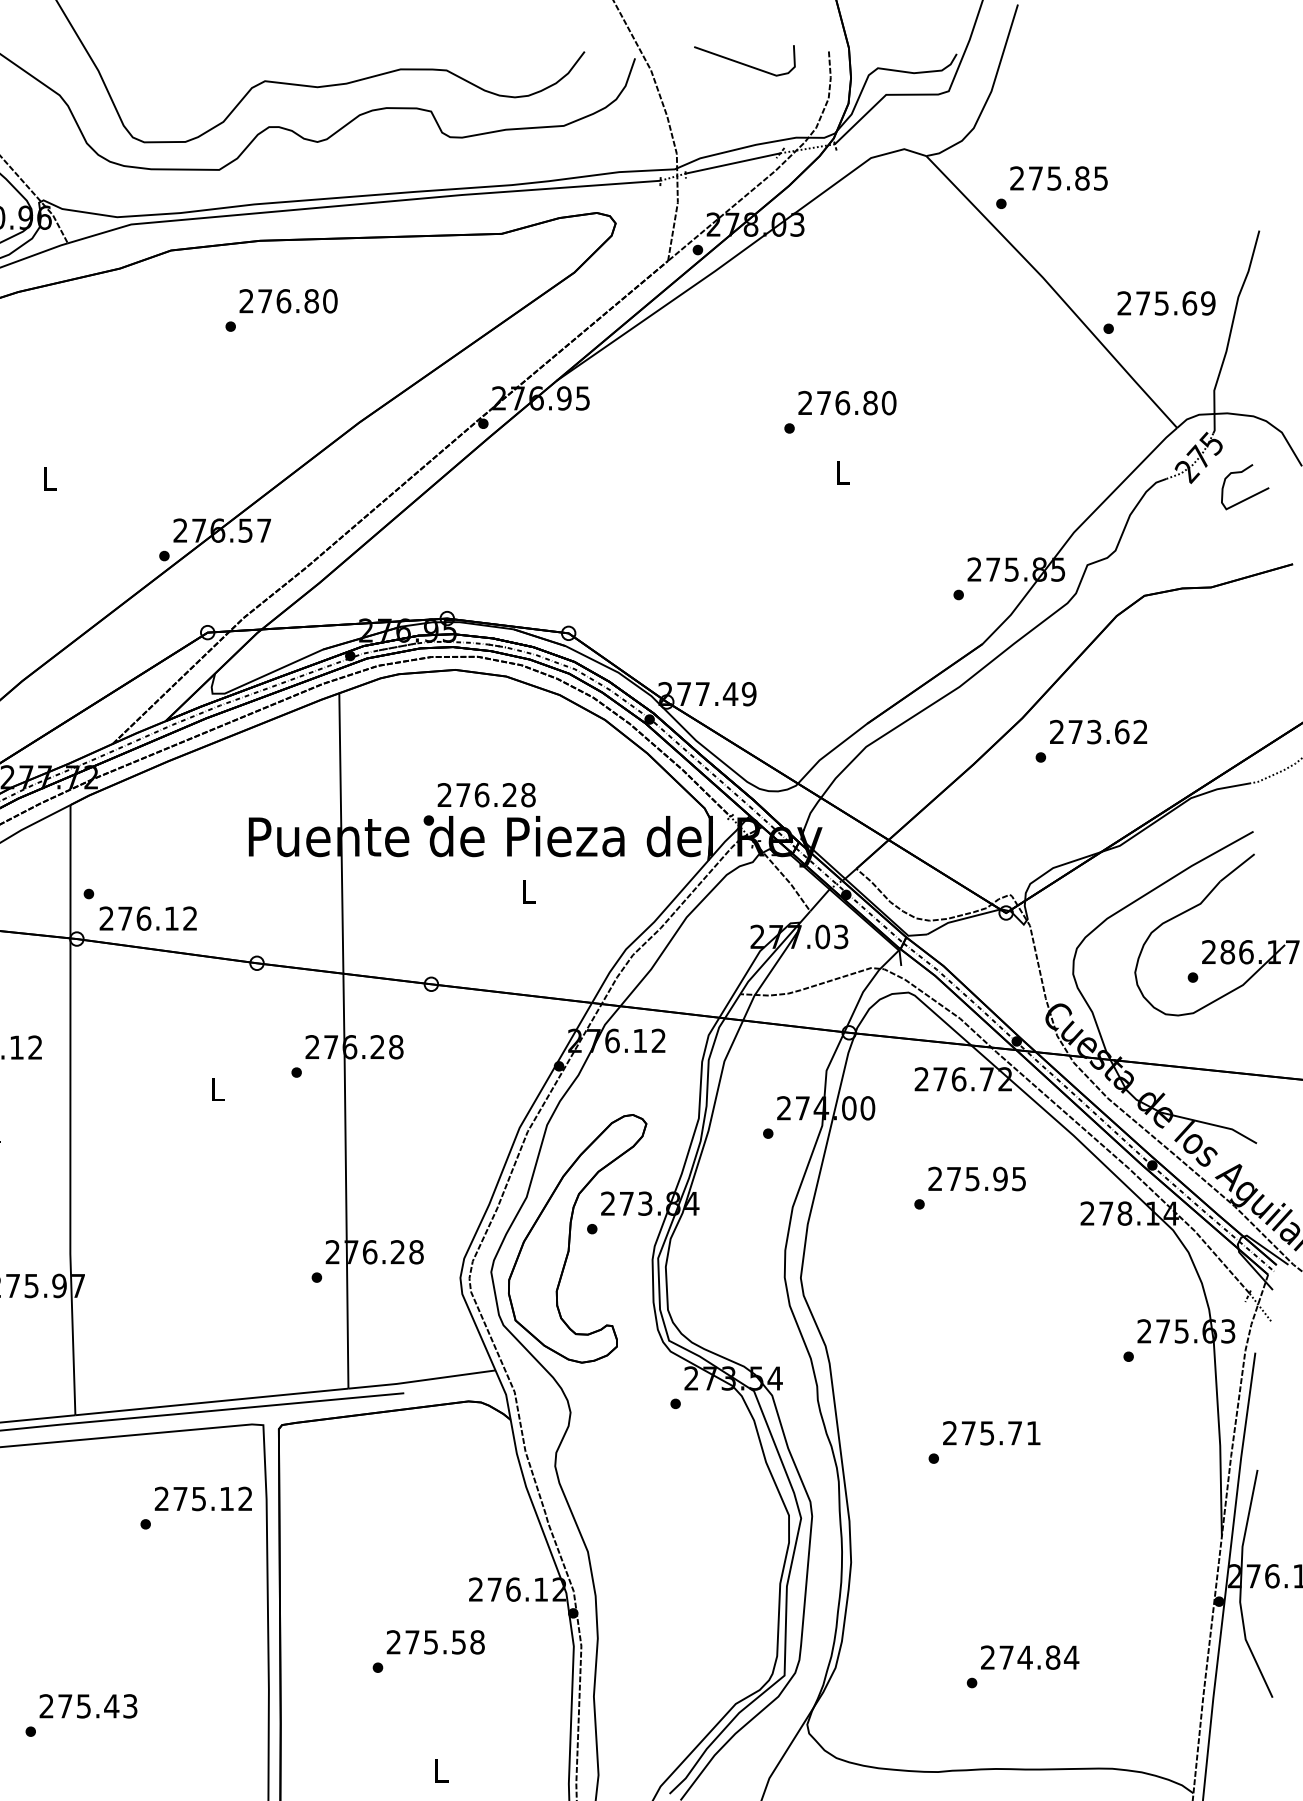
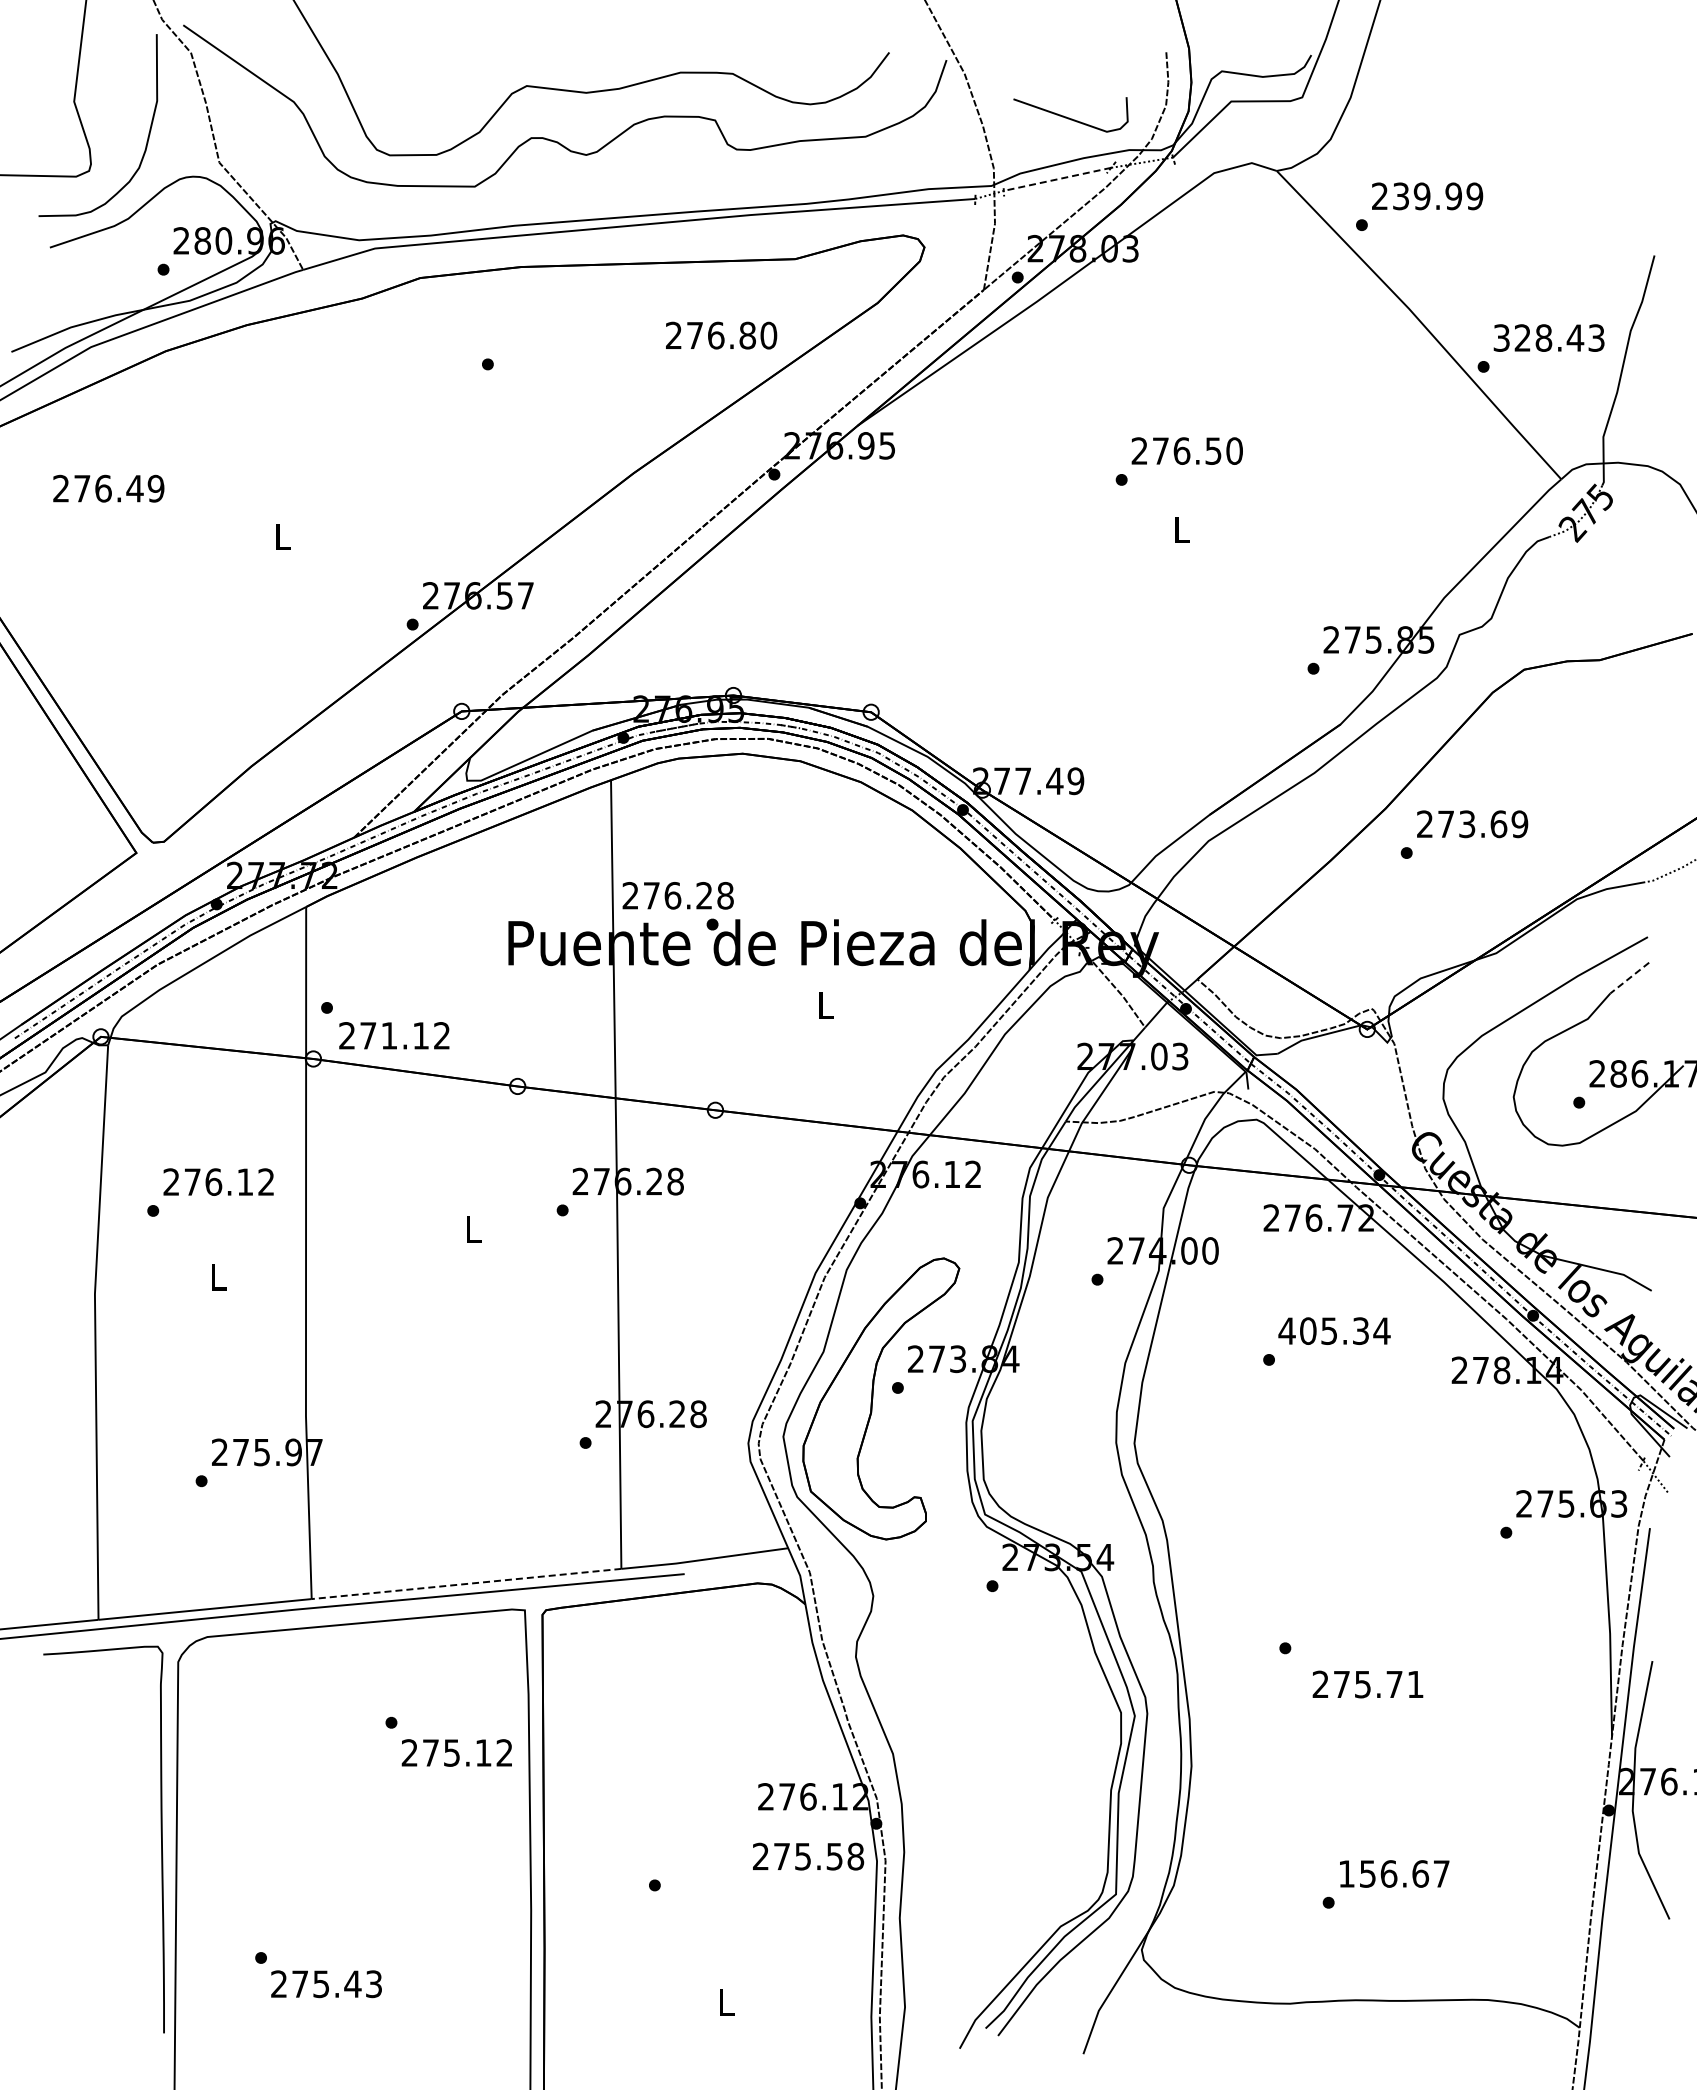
line: (743, 63) -> (1069, 117), moved
line: (732, 163) -> (1057, 179), solid -> dashed
text: (1068, 178) -> (1438, 196), 275.85 -> 239.99
text: (288, 301) -> (721, 335), moved
text: (1165, 302) -> (1548, 337), 275.69 -> 328.43
text: (870, 402) -> (1213, 450), 276.80 -> 276.50
curve: (1250, 496) -> (1644, 556), removed
text: (1140, 732) -> (1519, 824), 273.62 -> 273.69
text: (486, 794) -> (677, 895), moved
line: (1237, 868) -> (1629, 978), solid -> dashed
text: (143, 918) -> (389, 1035), 276.12 -> 271.12
text: (977, 1178) -> (1334, 1330), 275.95 -> 405.34
line: (211, 1401) -> (466, 1583), solid -> dashed
text: (991, 1433) -> (1367, 1684), moved
text: (203, 1498) -> (456, 1752), moved
text: (435, 1642) -> (808, 1856), moved
text: (1030, 1657) -> (1394, 1873), 274.84 -> 156.67
text: (88, 1706) -> (326, 1984), moved

